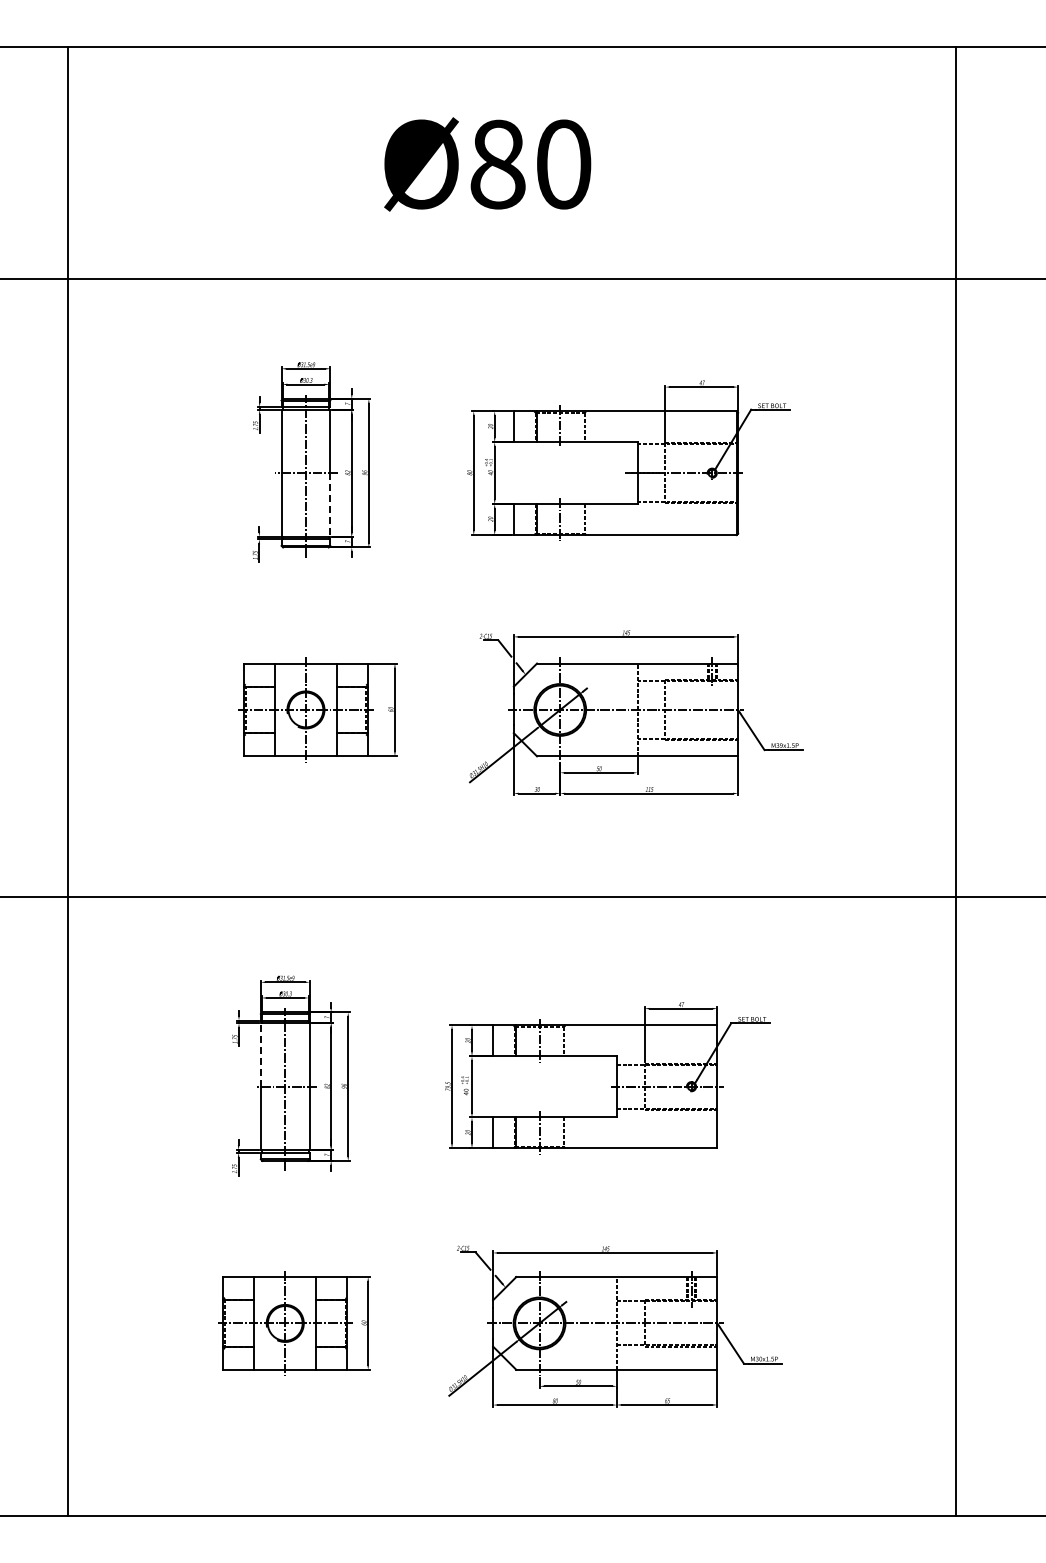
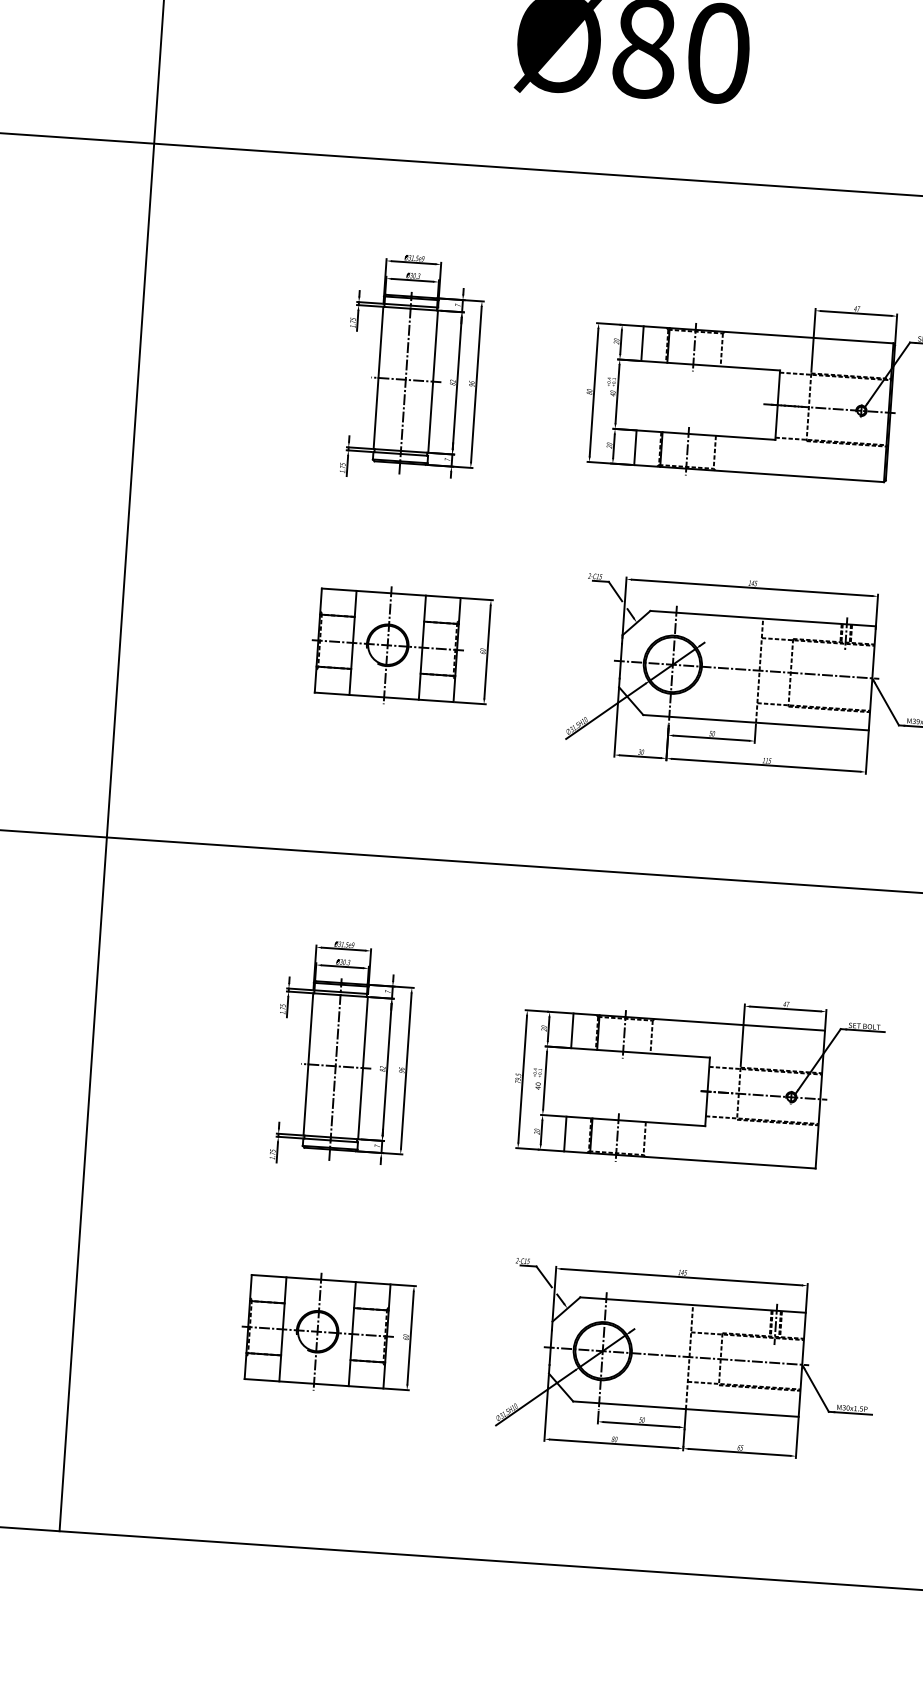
line: (330, 504) -> (430, 416), dashed -> solid
line: (260, 1055) -> (310, 1029), dashed -> solid

